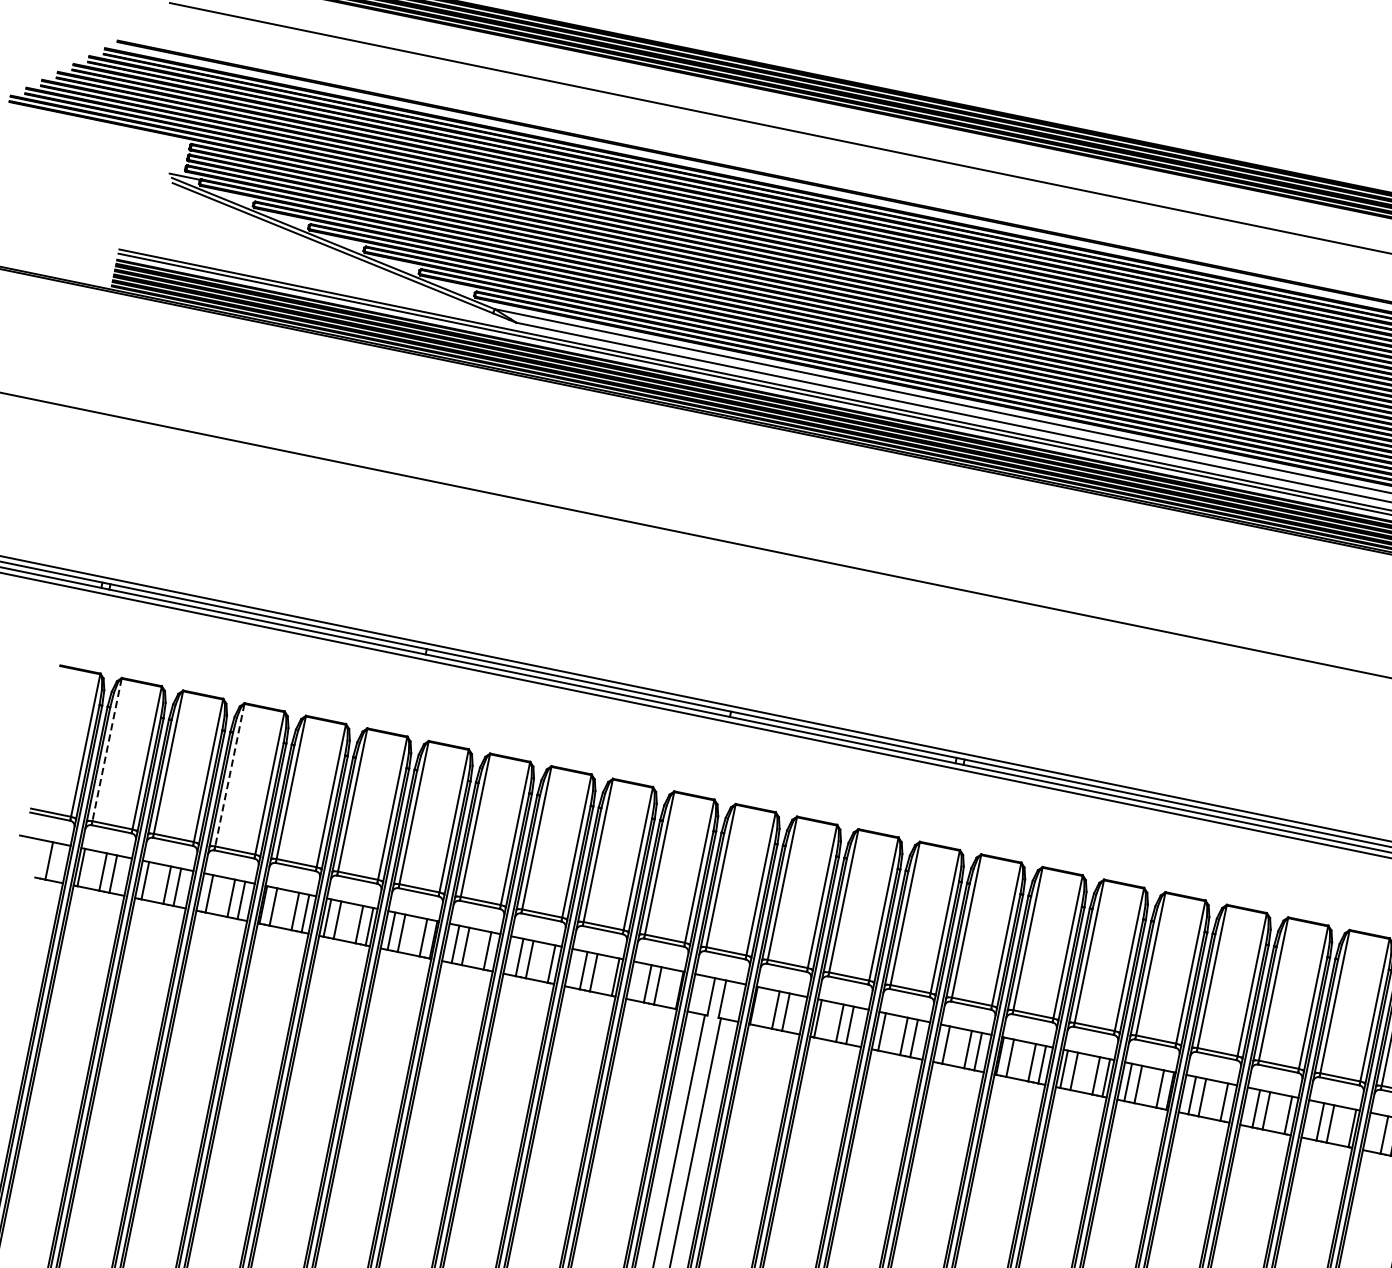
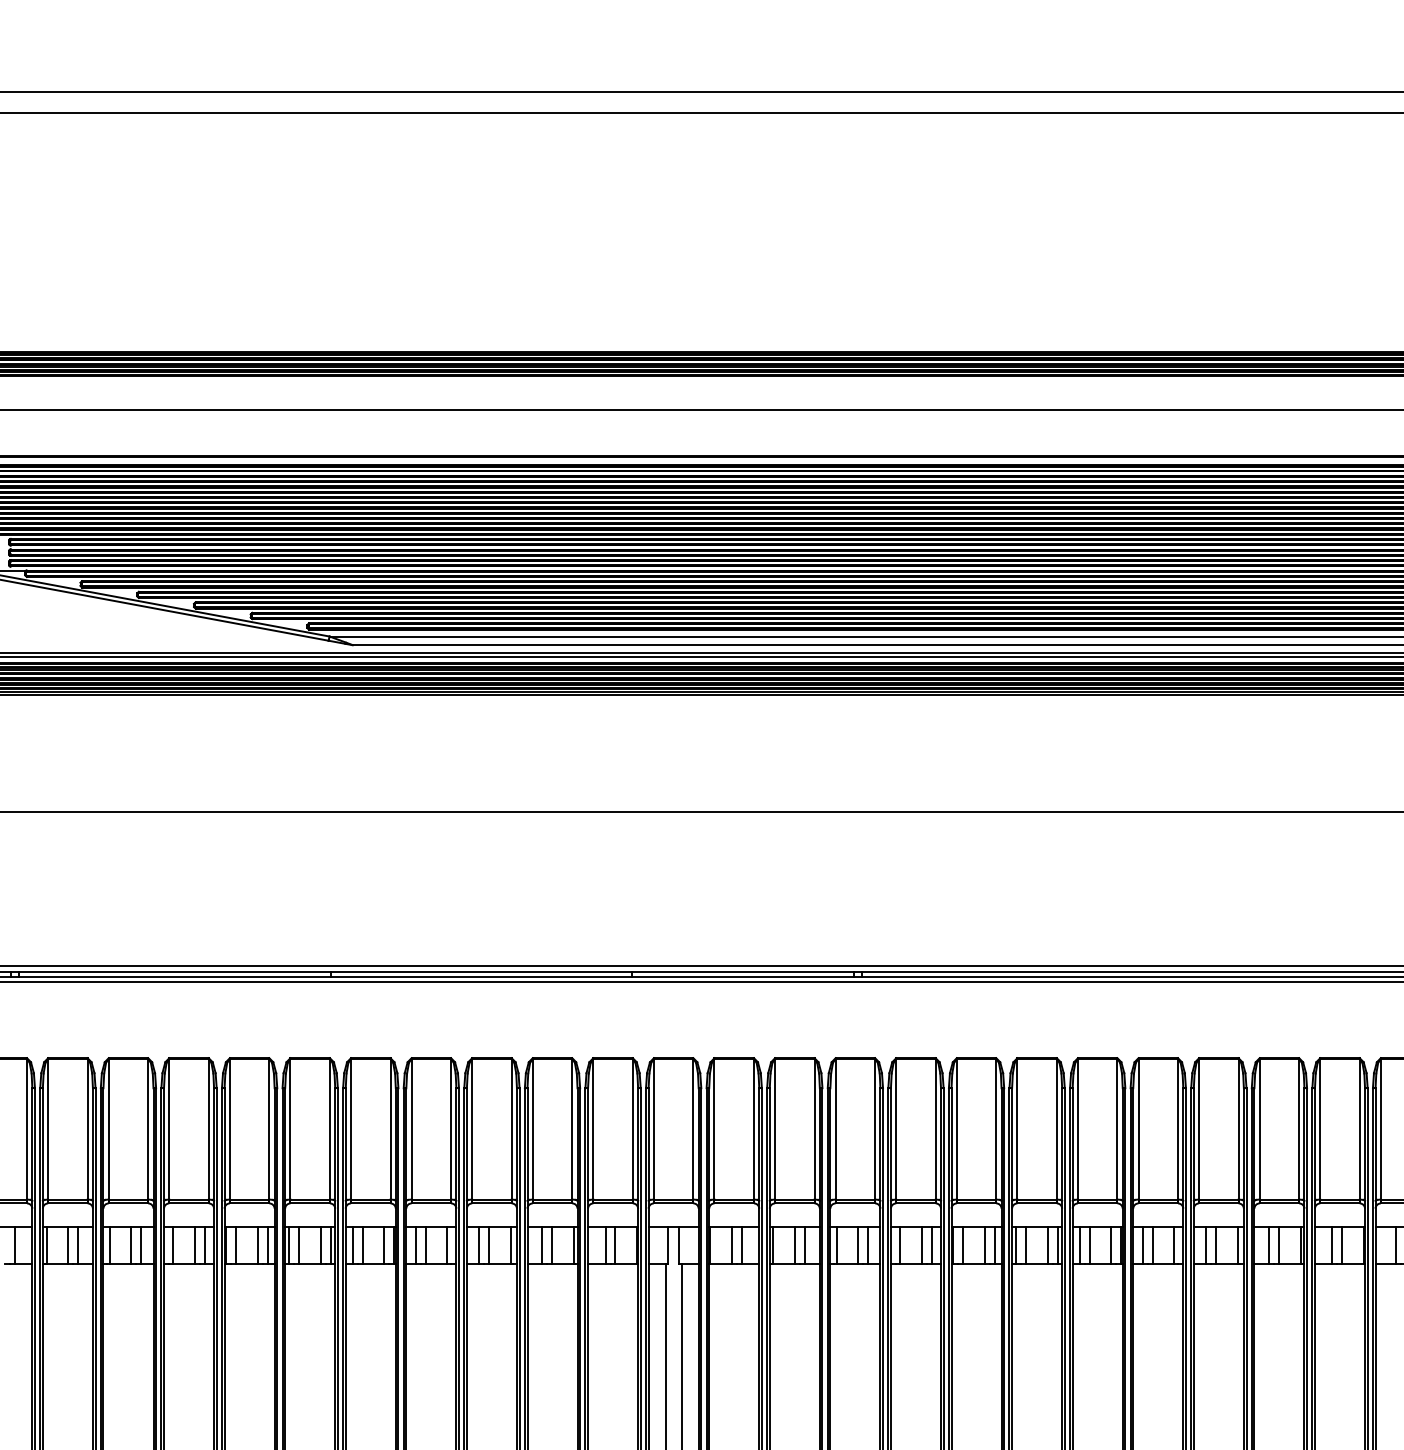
line: (107, 750) -> (48, 1129), dashed -> solid
line: (229, 775) -> (169, 1129), dashed -> solid

